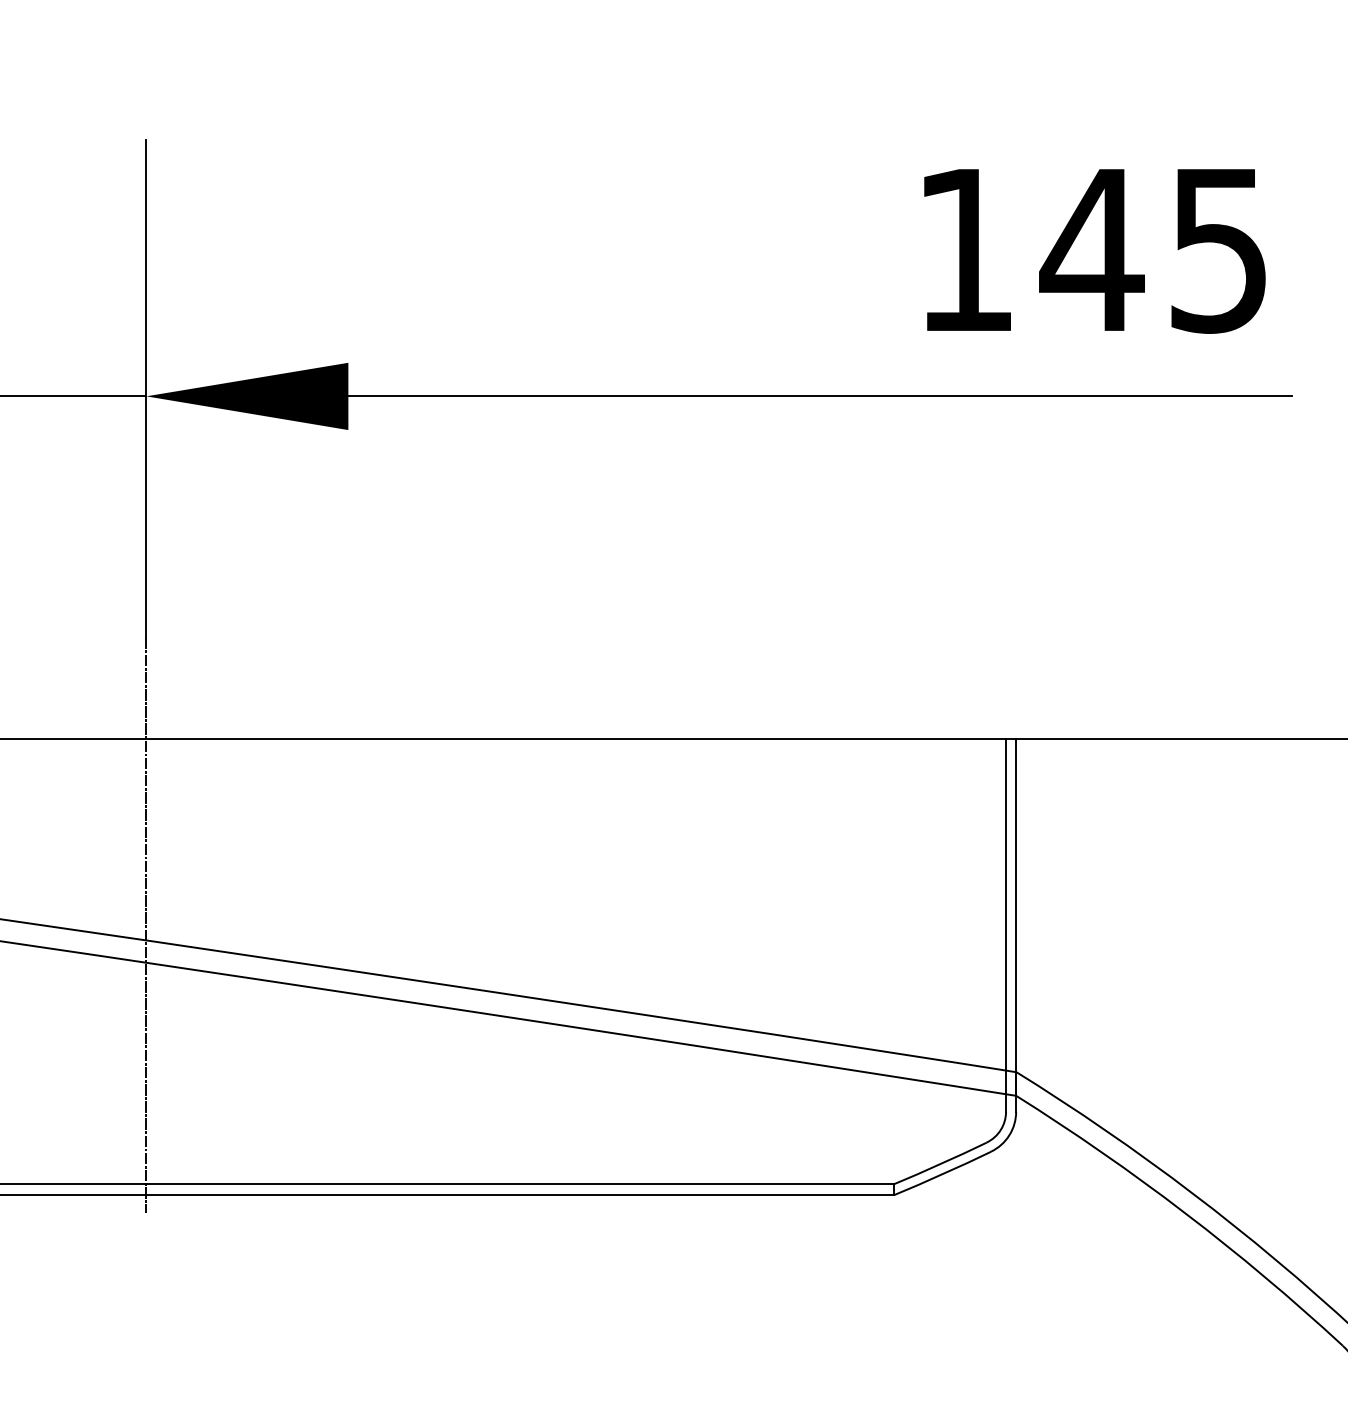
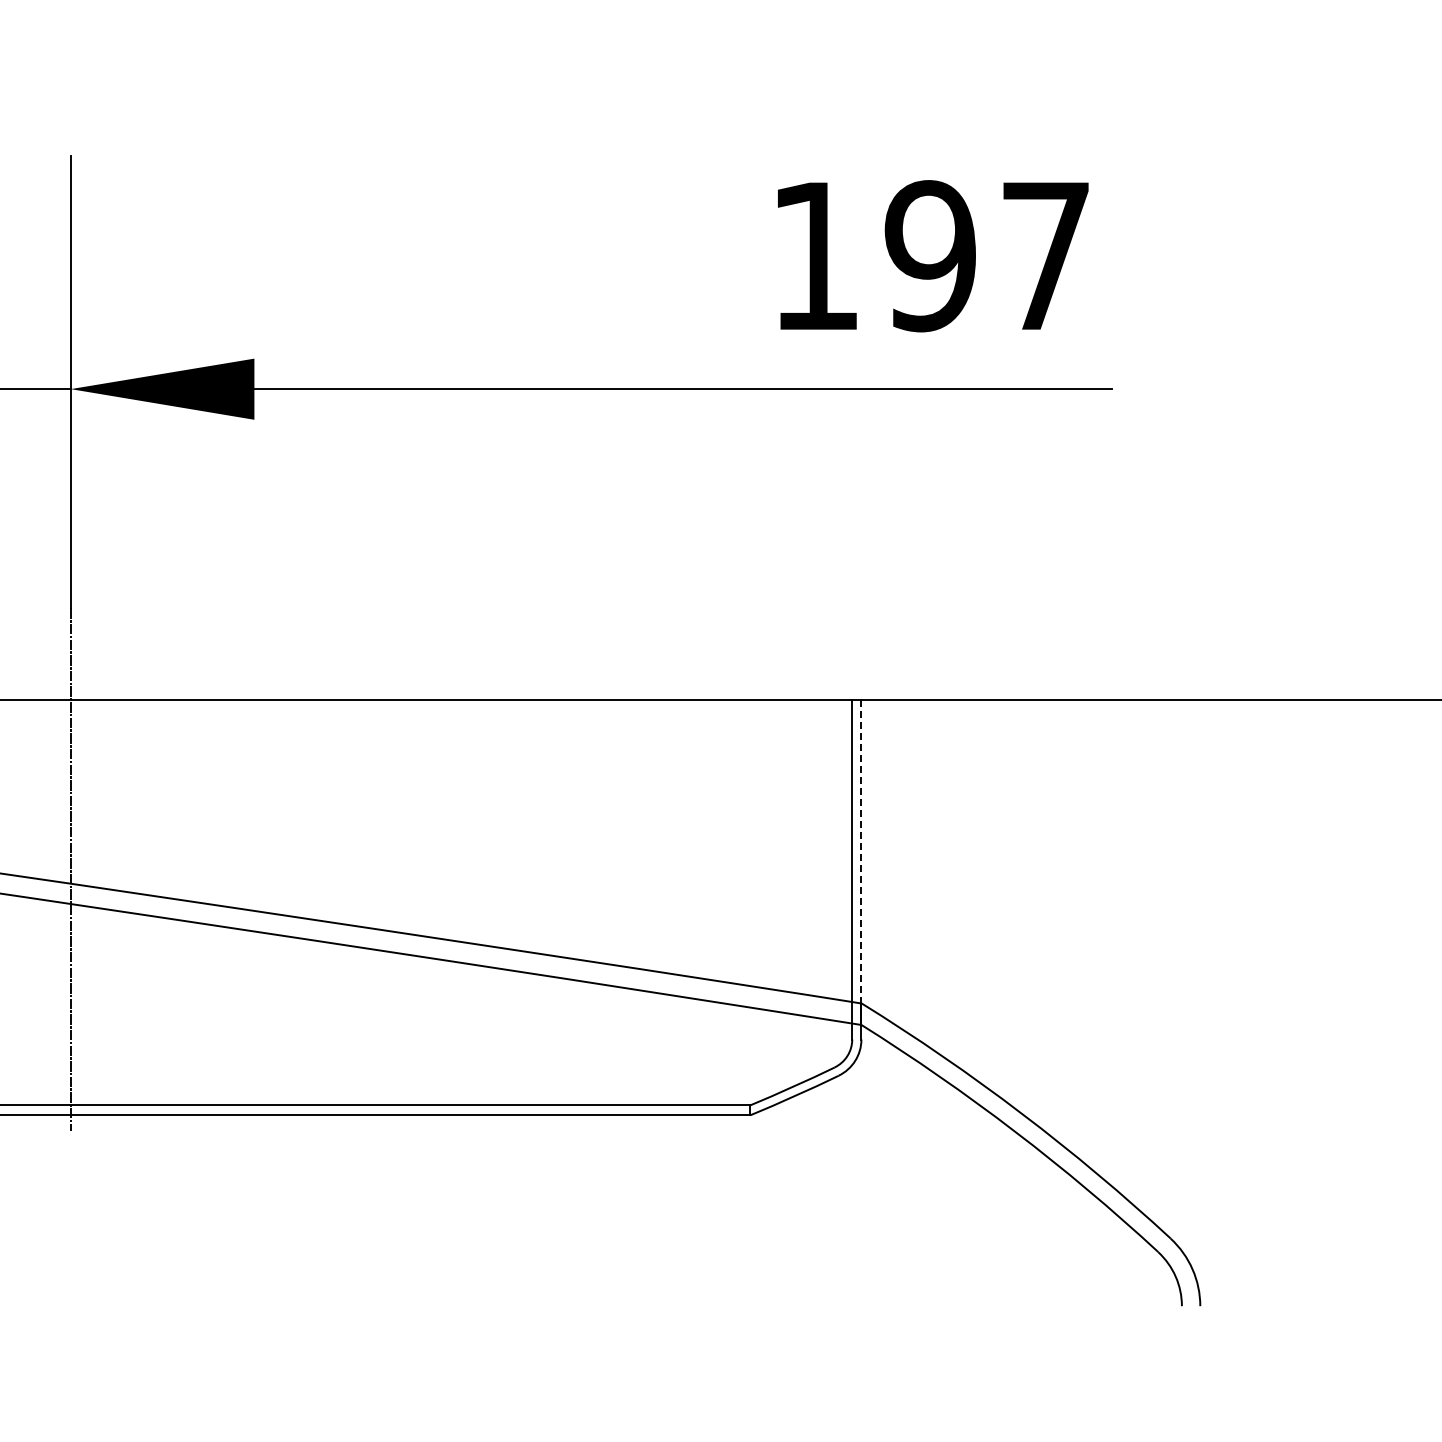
text: (1152, 250) -> (985, 256), 145 -> 197
line: (1016, 904) -> (861, 851), solid -> dashed

